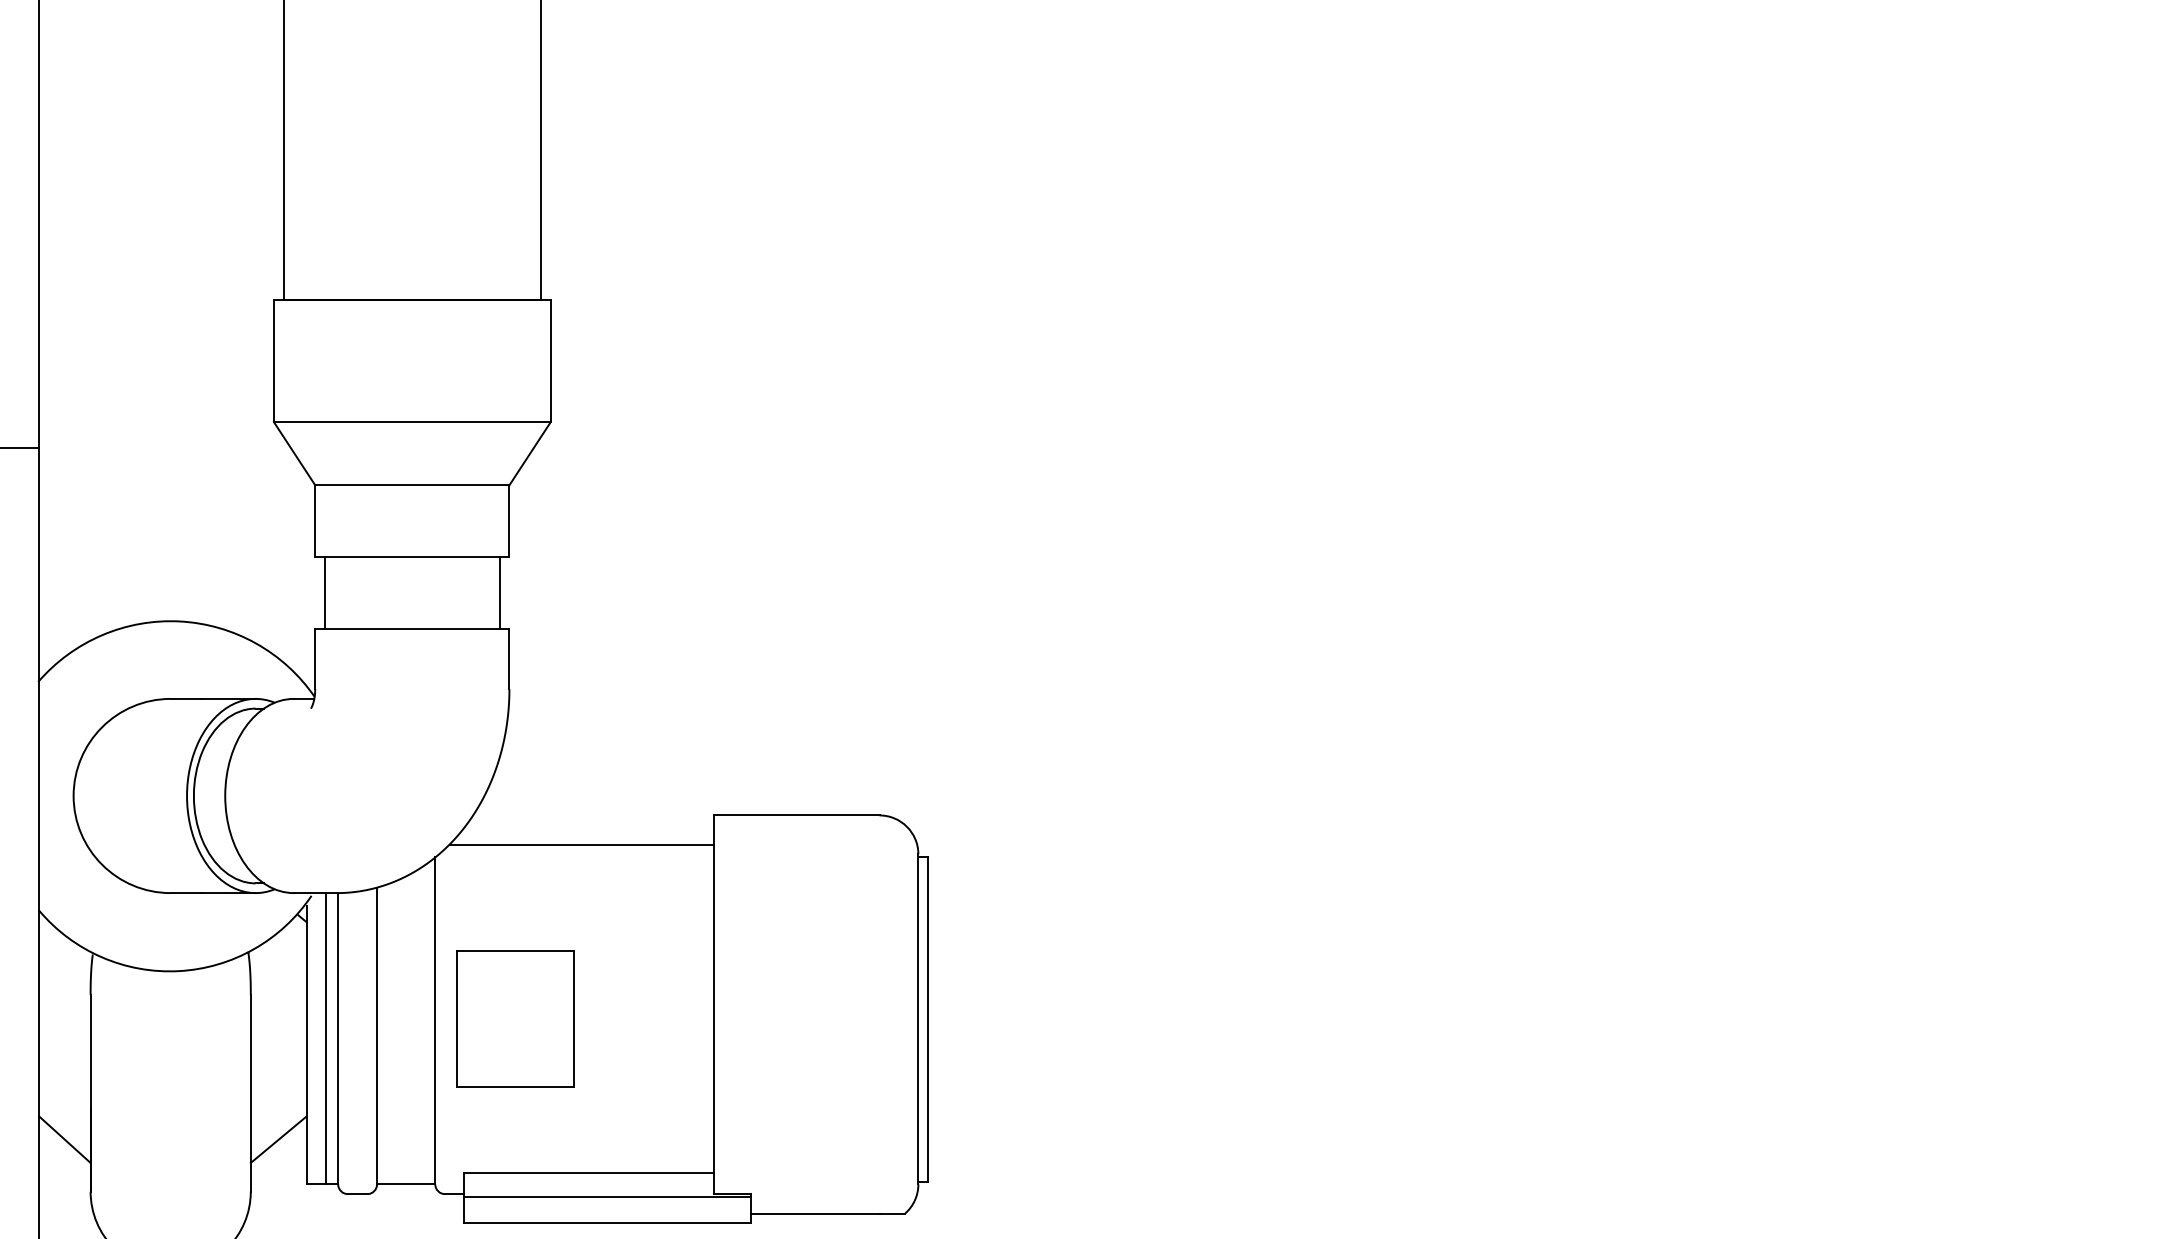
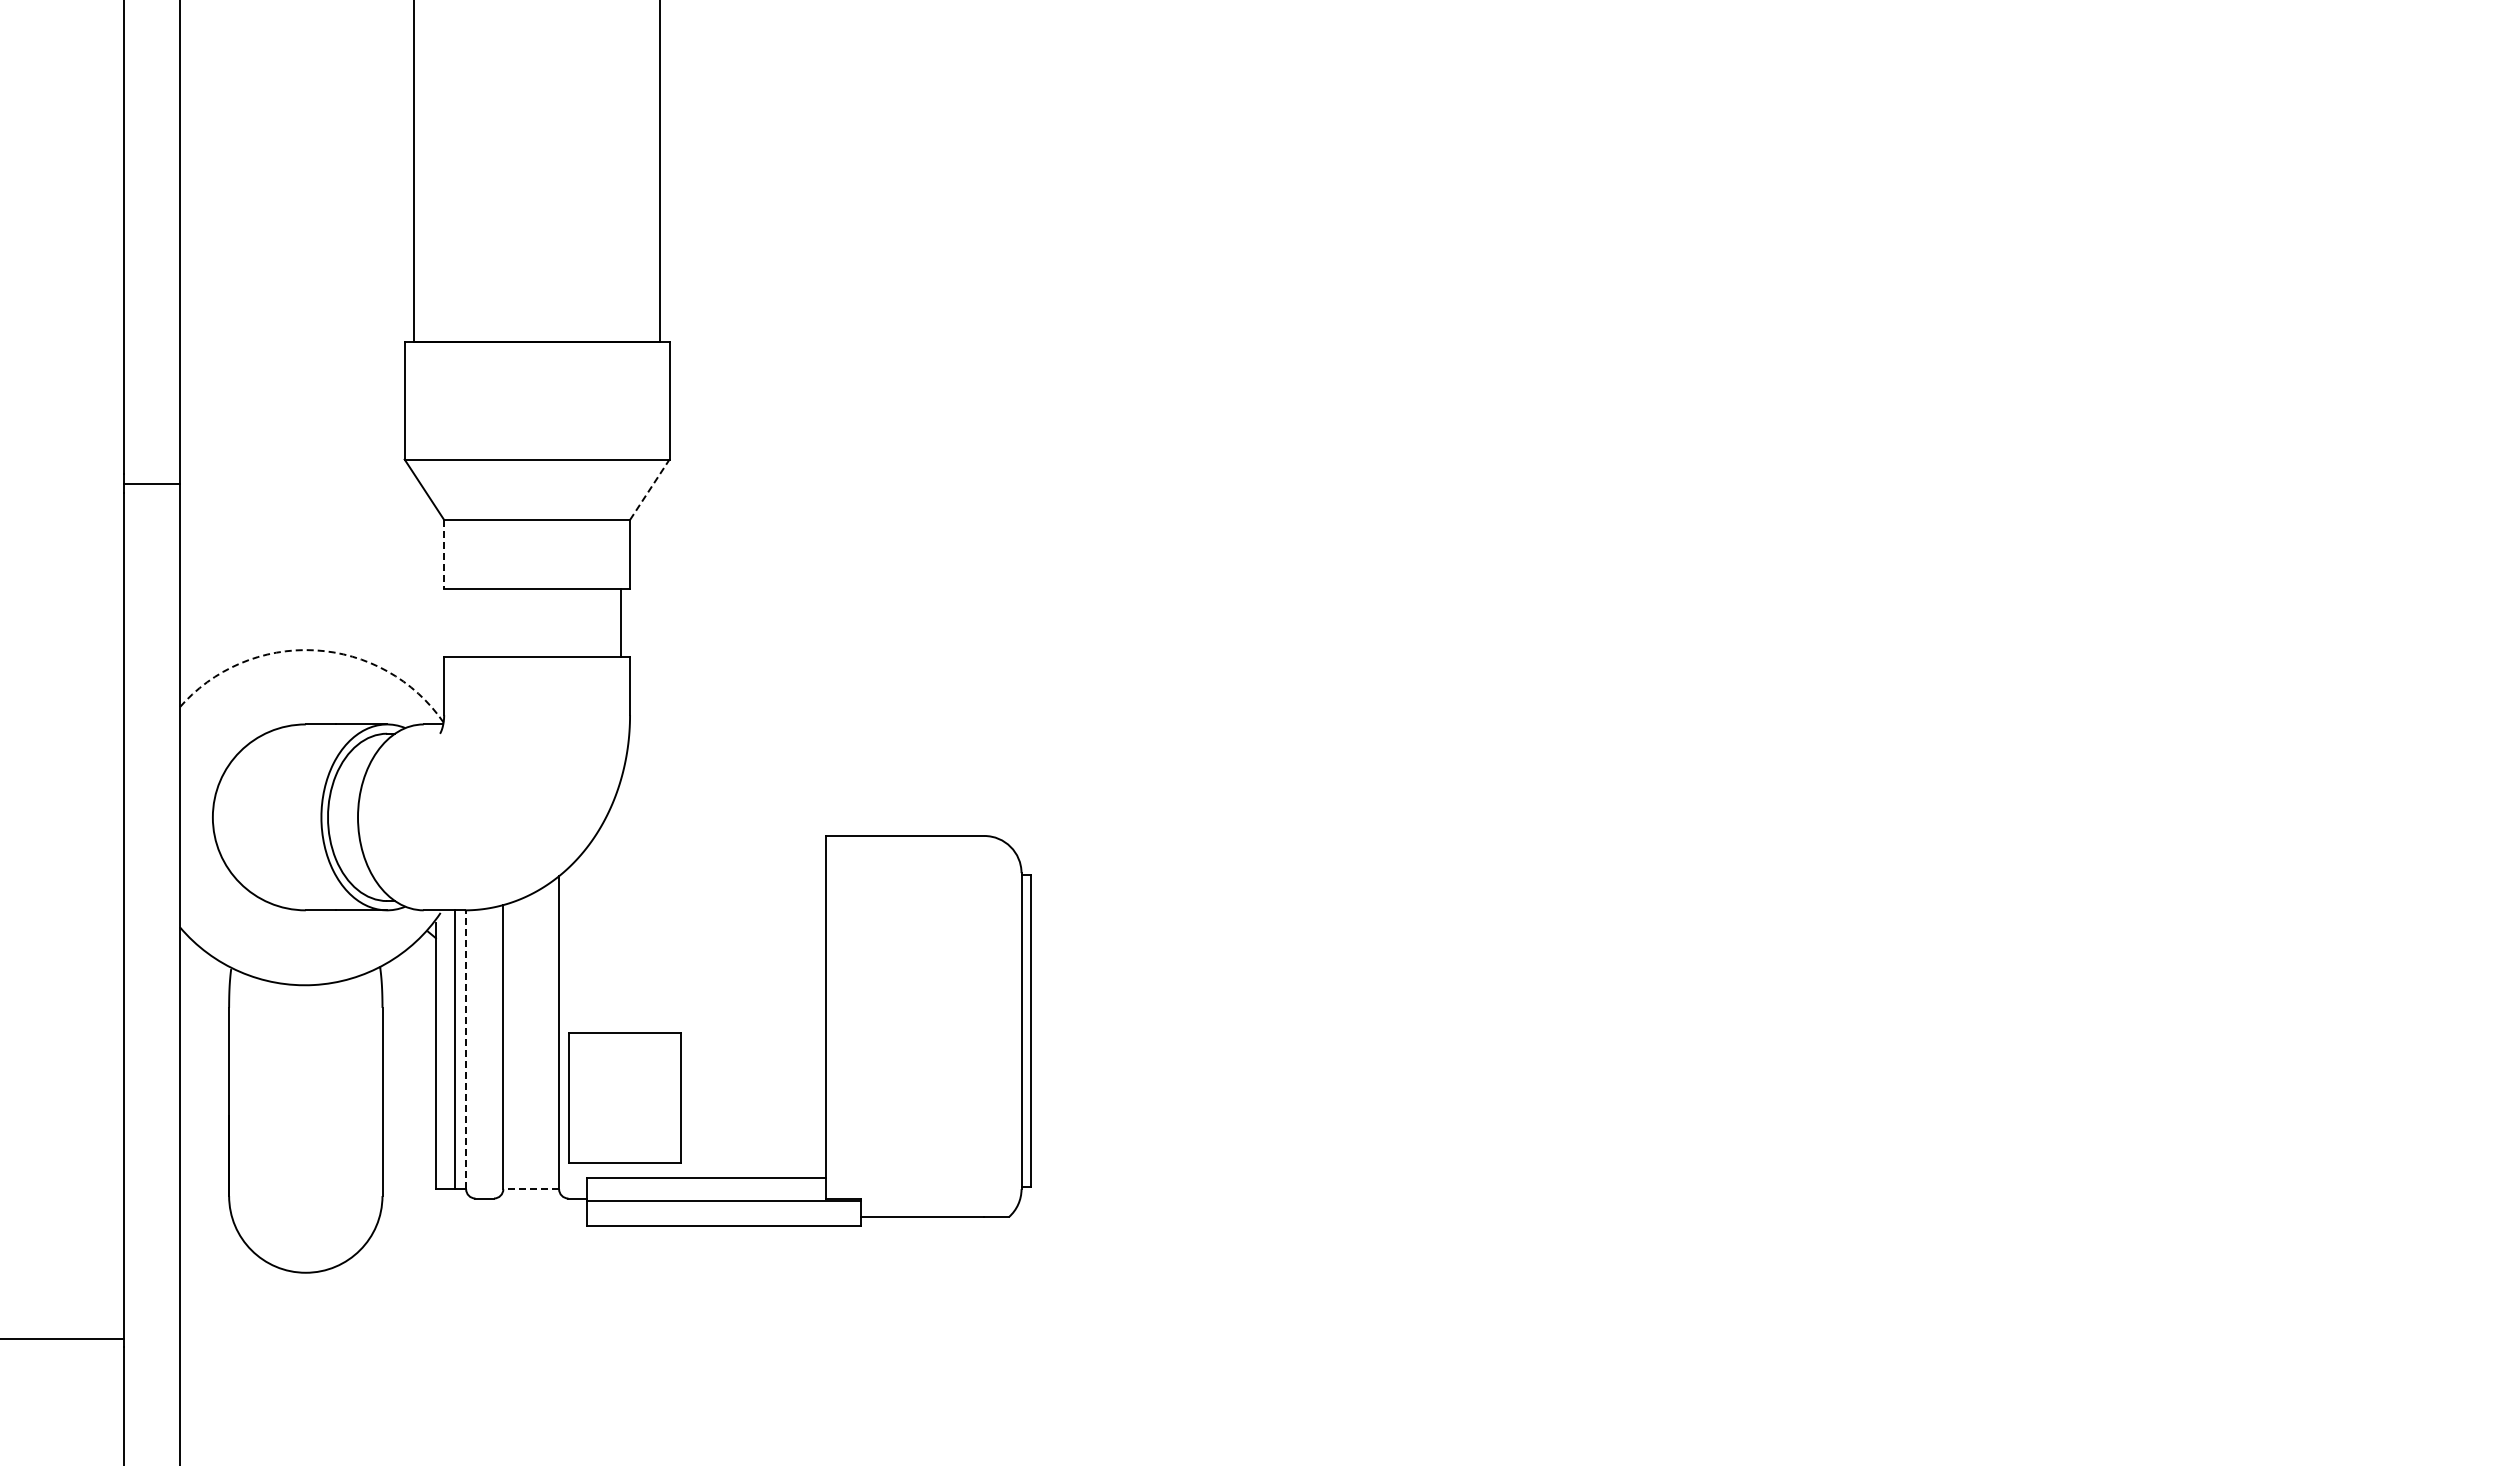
line: (530, 453) -> (650, 489), solid -> dashed
line: (315, 521) -> (444, 554), solid -> dashed
line: (324, 592) -> (453, 622), removed
arc: (179, 621) -> (314, 650), solid -> dashed
line: (581, 844) -> (699, 863), removed
part: (515, 1018) -> (624, 1097), moved
line: (338, 1038) -> (466, 1049), solid -> dashed
line: (64, 1139) -> (204, 1146), removed
line: (277, 1139) -> (408, 1146), removed
line: (406, 1184) -> (531, 1189), solid -> dashed

